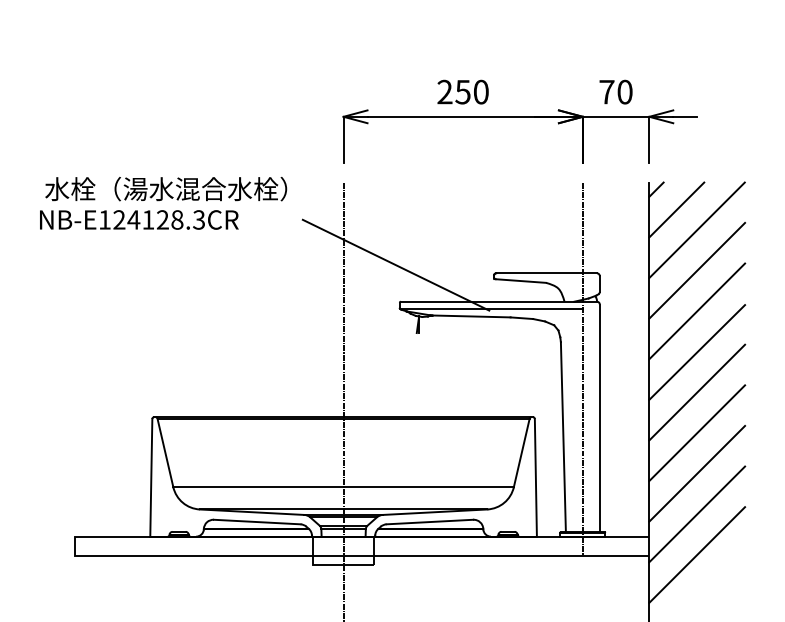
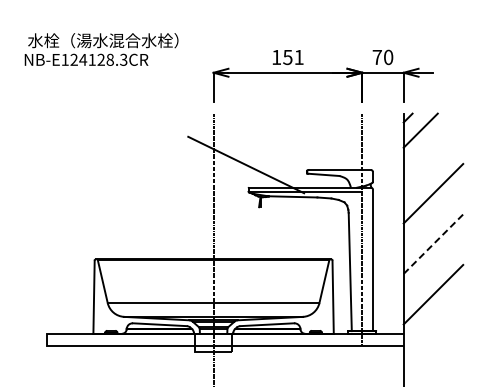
text: (462, 92) -> (287, 57), 250 -> 151
text: (163, 203) -> (101, 49), moved
line: (697, 230) -> (433, 143), removed
line: (697, 270) -> (433, 168), removed
line: (697, 351) -> (433, 218), removed
line: (697, 391) -> (433, 243), solid -> dashed
line: (697, 433) -> (433, 269), removed
line: (697, 513) -> (433, 319), removed
line: (697, 553) -> (433, 344), removed

